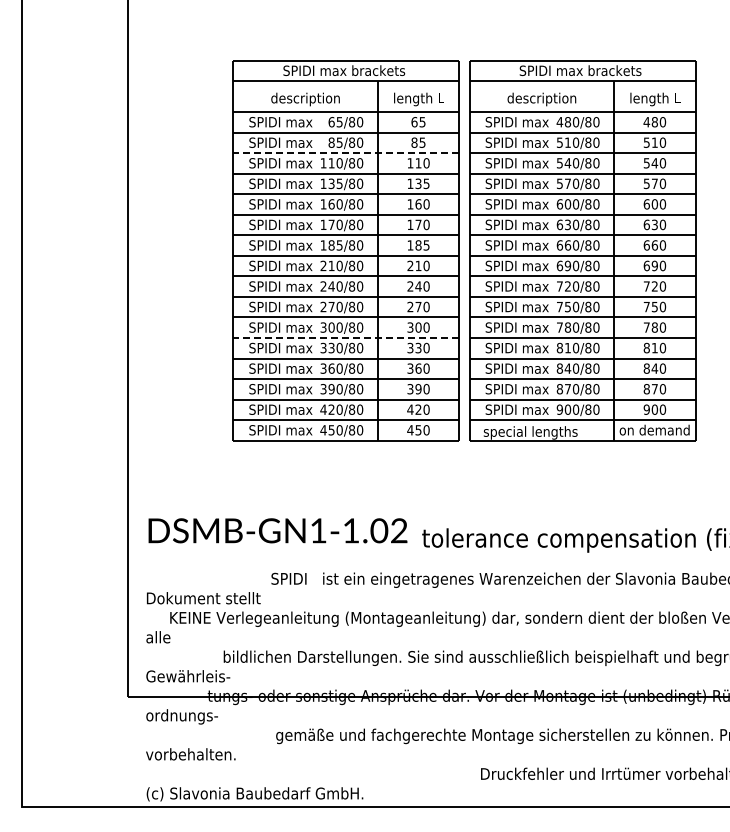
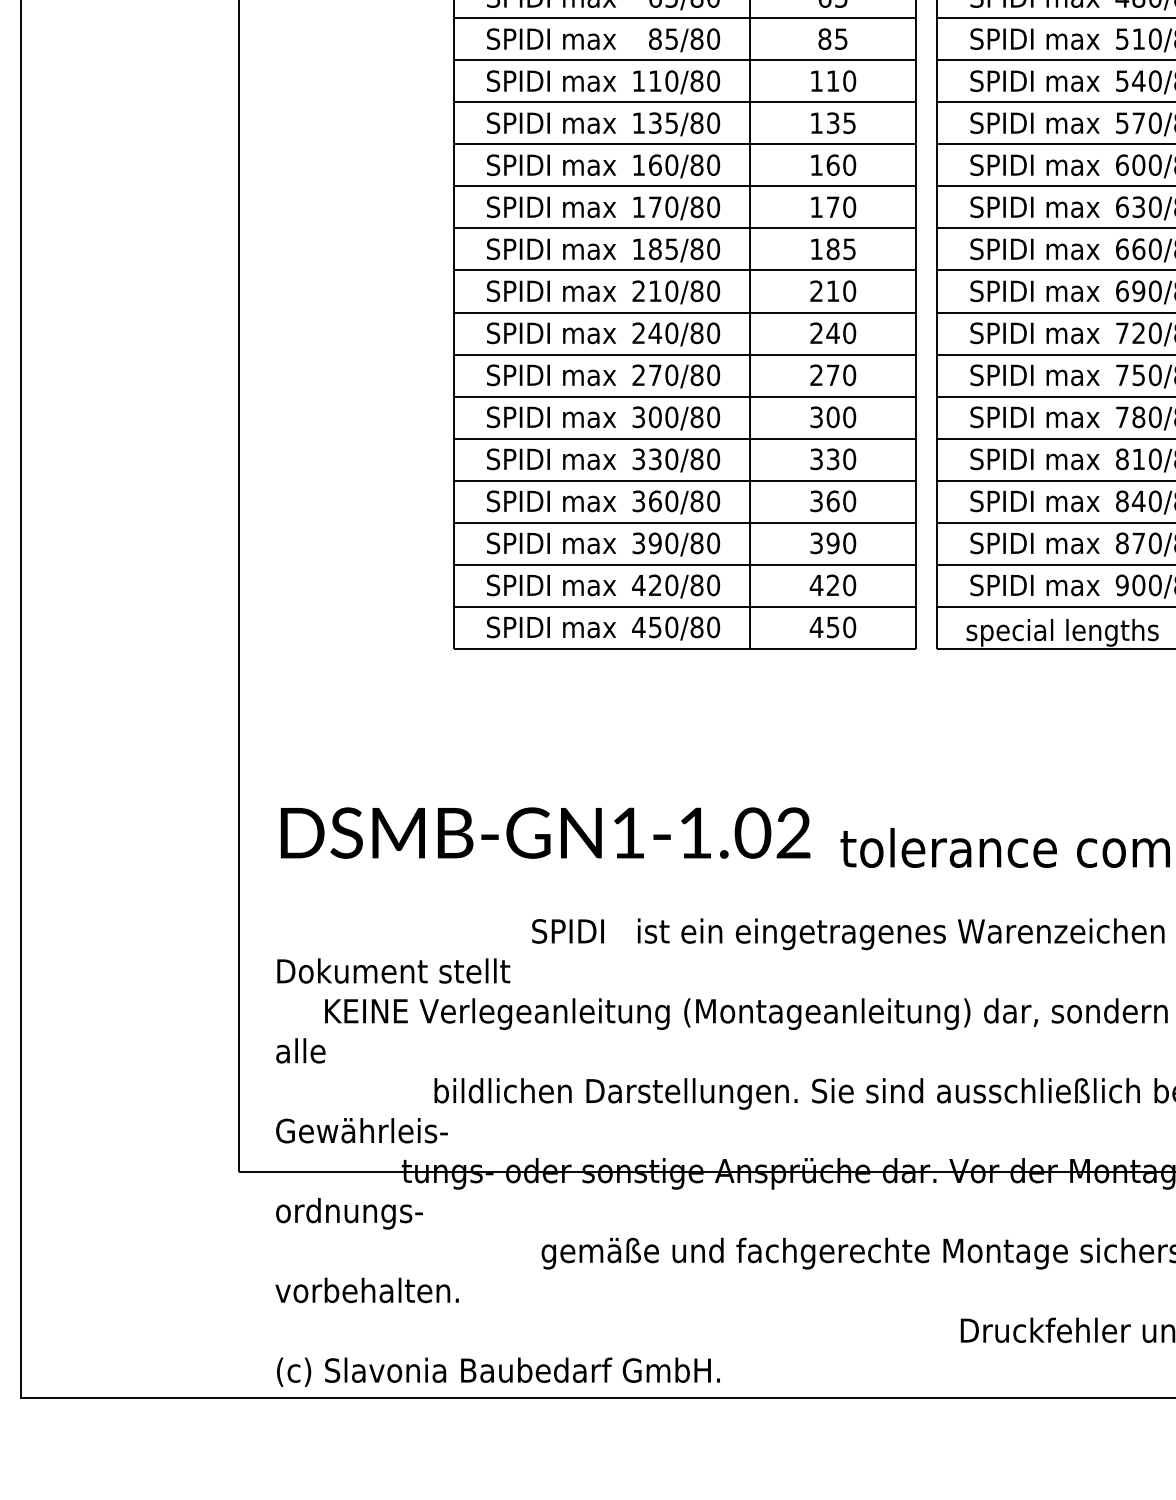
line: (345, 153) -> (683, 61), dashed -> solid
line: (345, 337) -> (683, 437), dashed -> solid

